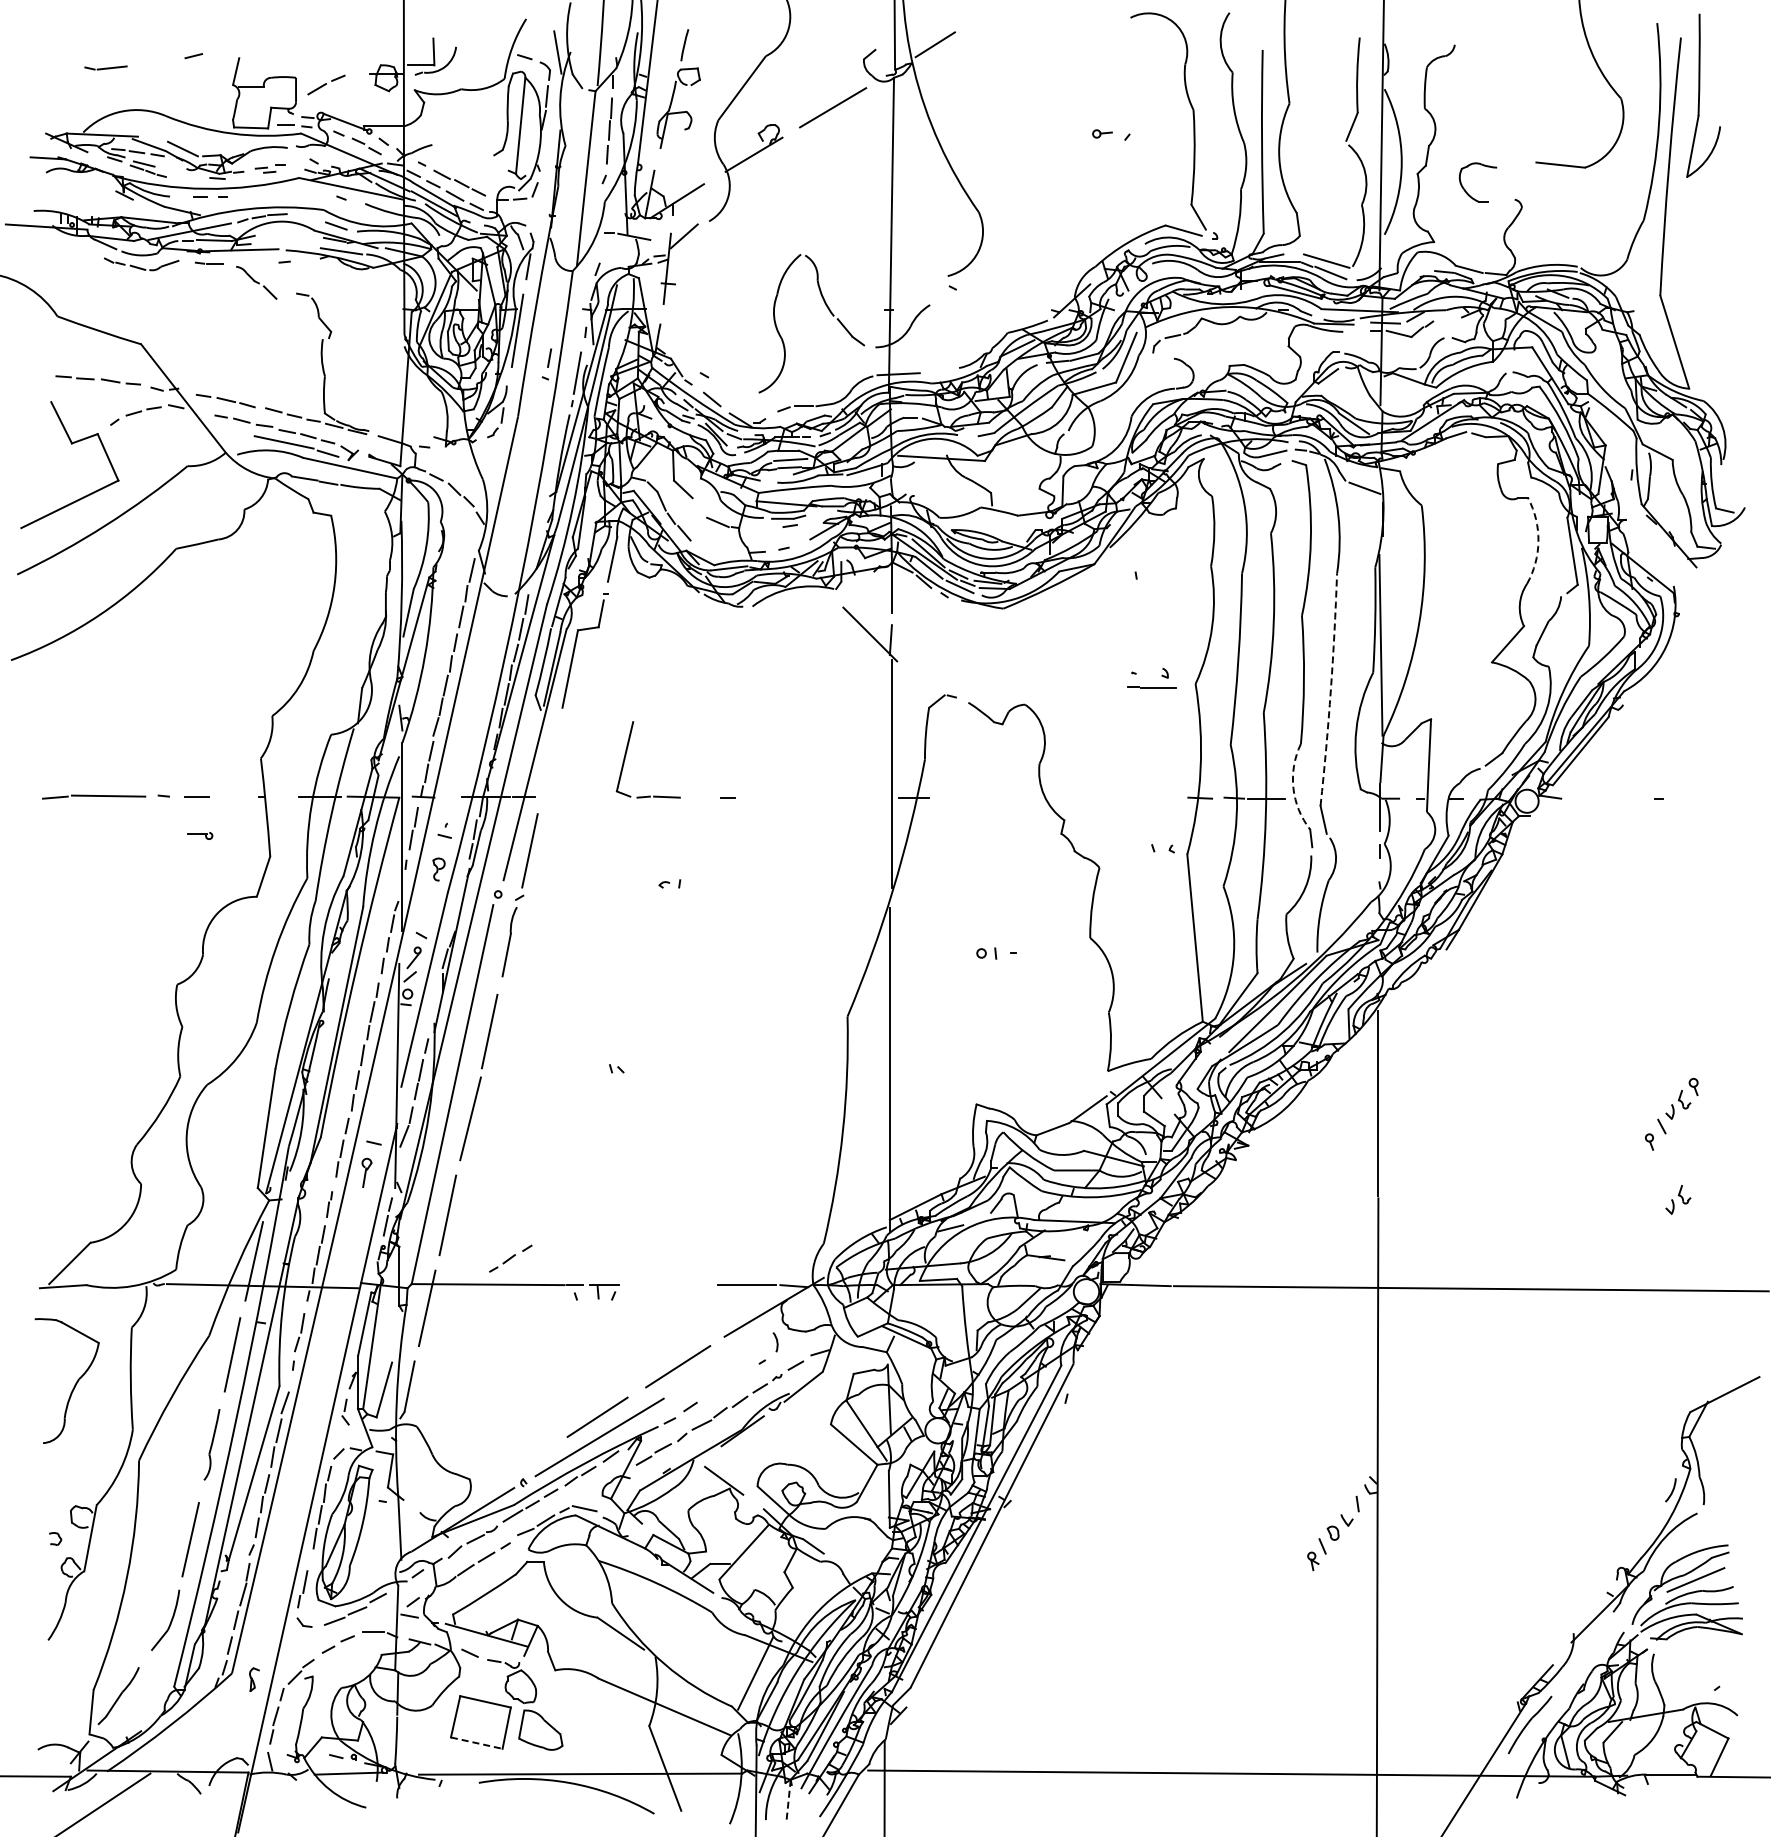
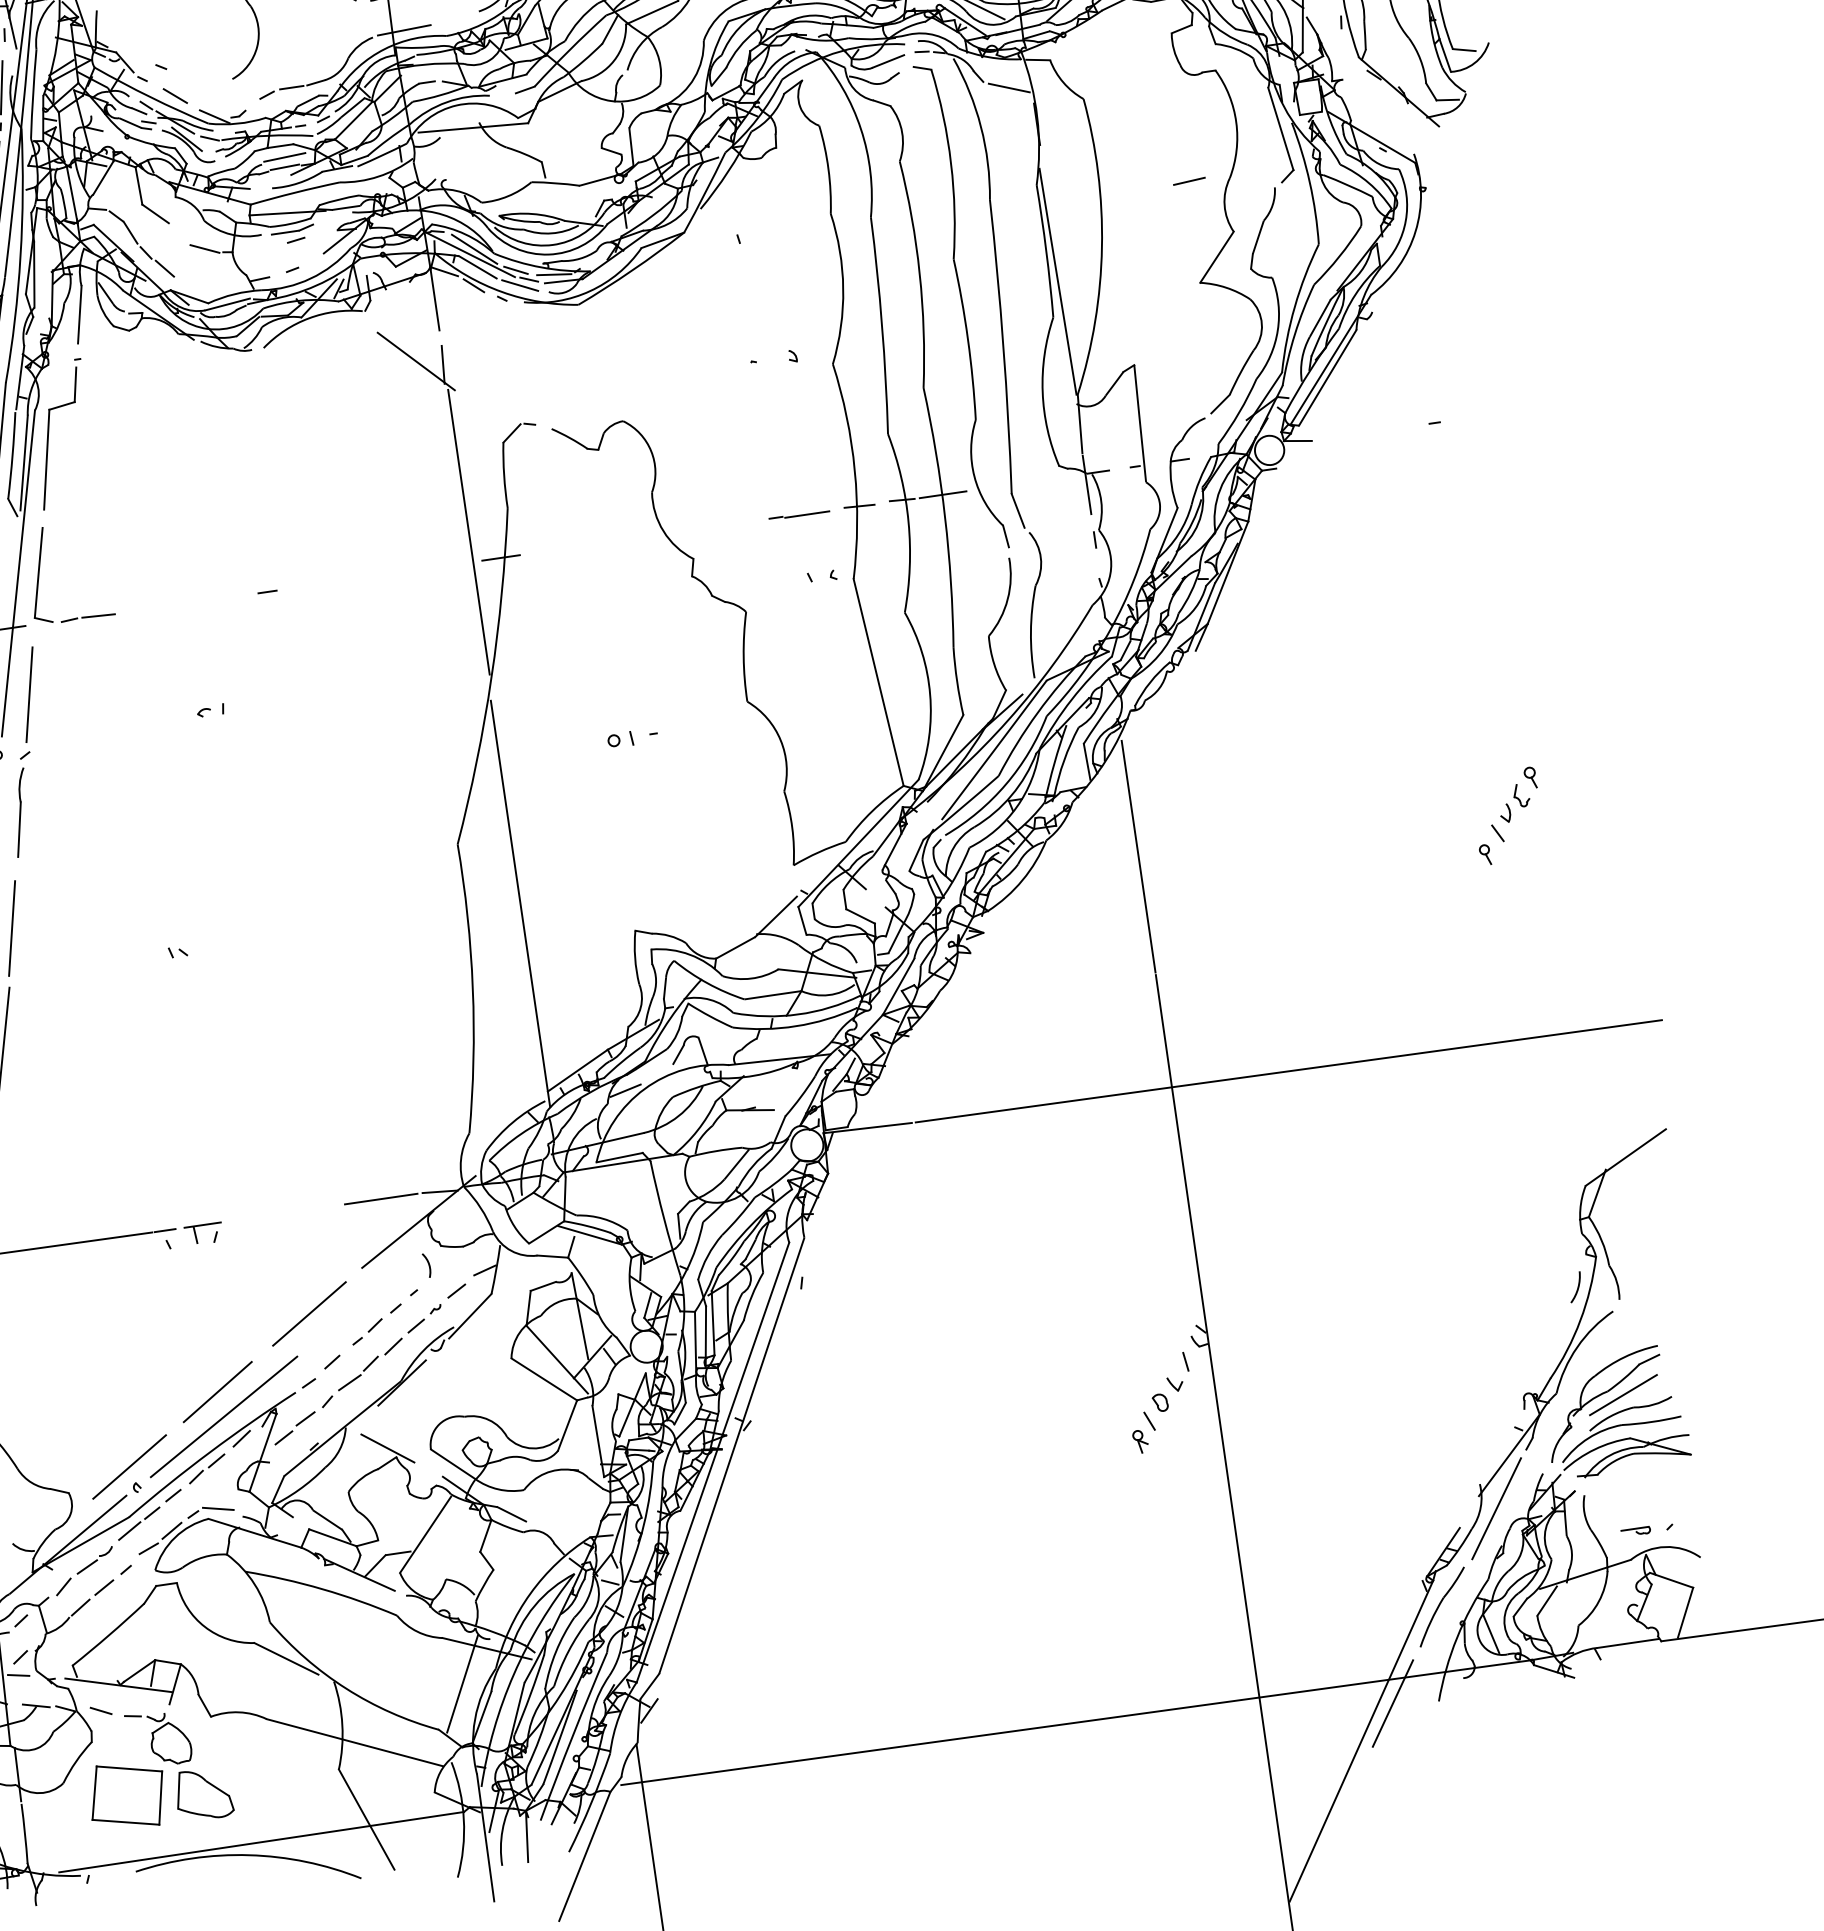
arc: (1538, 541) -> (1236, 122), dashed -> solid
line: (1494, 581) -> (1188, 181), added
line: (1151, 687) -> (798, 515), moved
arc: (1330, 689) -> (1002, 346), dashed -> solid
part: (626, 755) -> (40, 571), moved
arc: (1293, 788) -> (974, 477), dashed -> solid
part: (1678, 1199) -> (1532, 921), removed
part: (510, 1258) -> (376, 1324), moved
line: (520, 1465) -> (130, 1466), added
line: (1583, 1654) -> (1496, 1508), added
part: (1690, 1688) -> (1636, 1532), added
line: (477, 1743) -> (126, 1822), dashed -> solid
line: (1480, 1794) -> (1392, 1703), added
line: (788, 1800) -> (526, 1837), dashed -> solid

